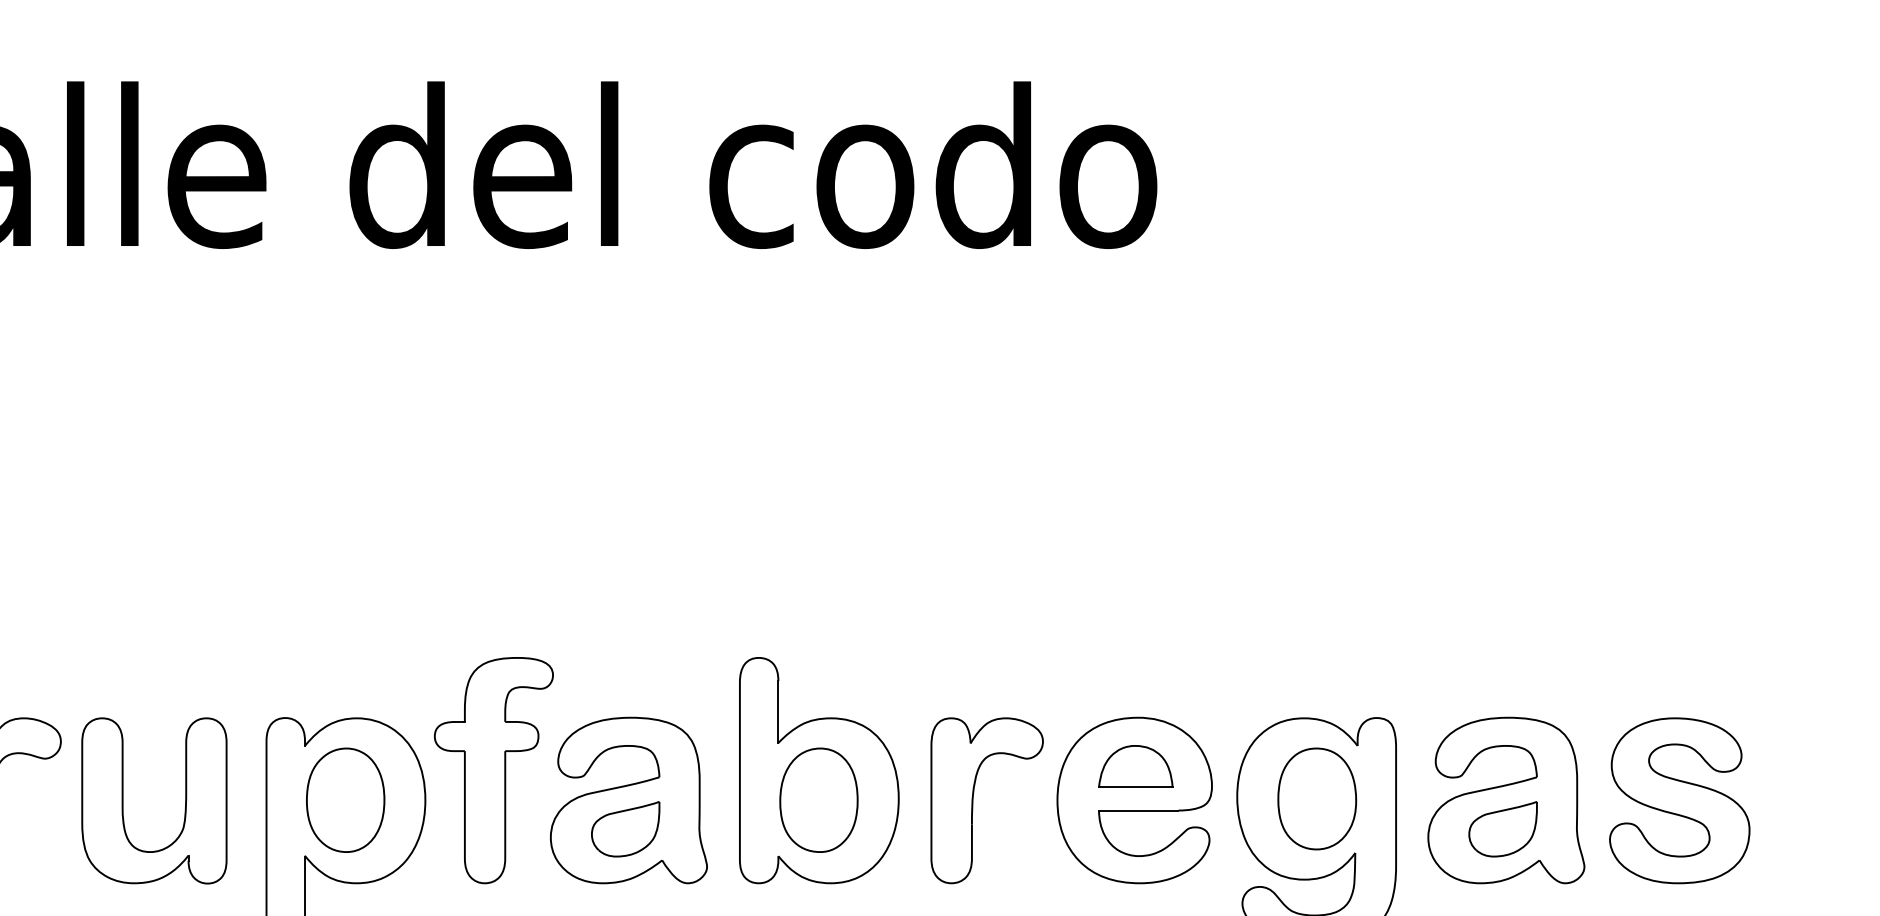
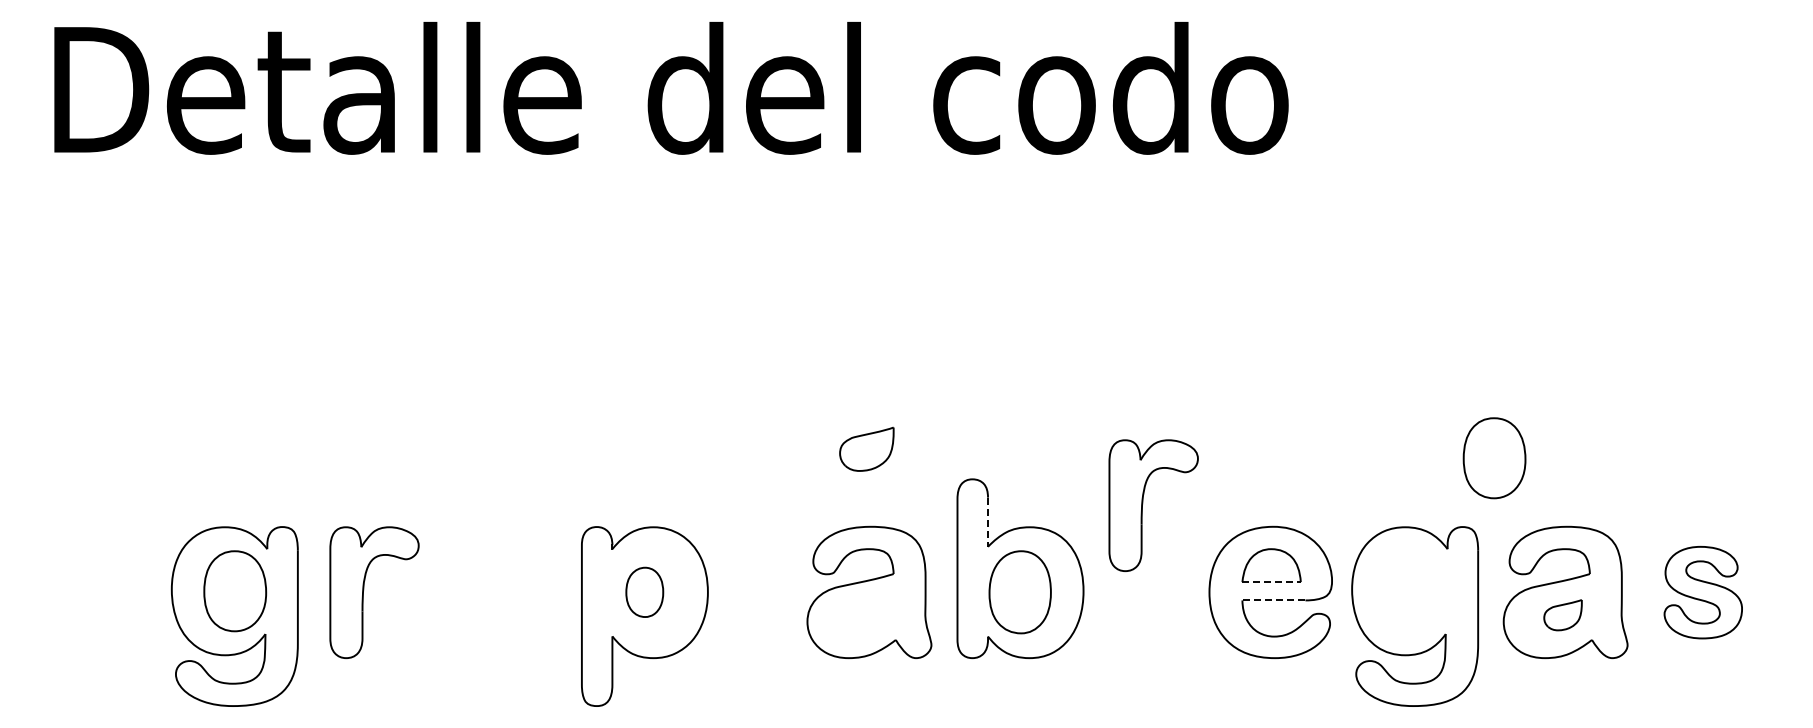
line: (778, 712) -> (988, 522), solid -> dashed
part: (494, 770) -> (762, 568), removed
line: (1136, 787) -> (1272, 582), solid -> dashed
part: (974, 798) -> (1143, 503), moved
part: (1317, 799) -> (1494, 458), moved
part: (123, 800) -> (468, 592), removed
part: (345, 800) -> (644, 592), size x0.6
part: (1680, 800) -> (1703, 592), size x0.7
line: (1138, 810) -> (1273, 600), solid -> dashed
part: (625, 828) -> (866, 448), moved
part: (1502, 828) -> (1562, 614), size x0.7

